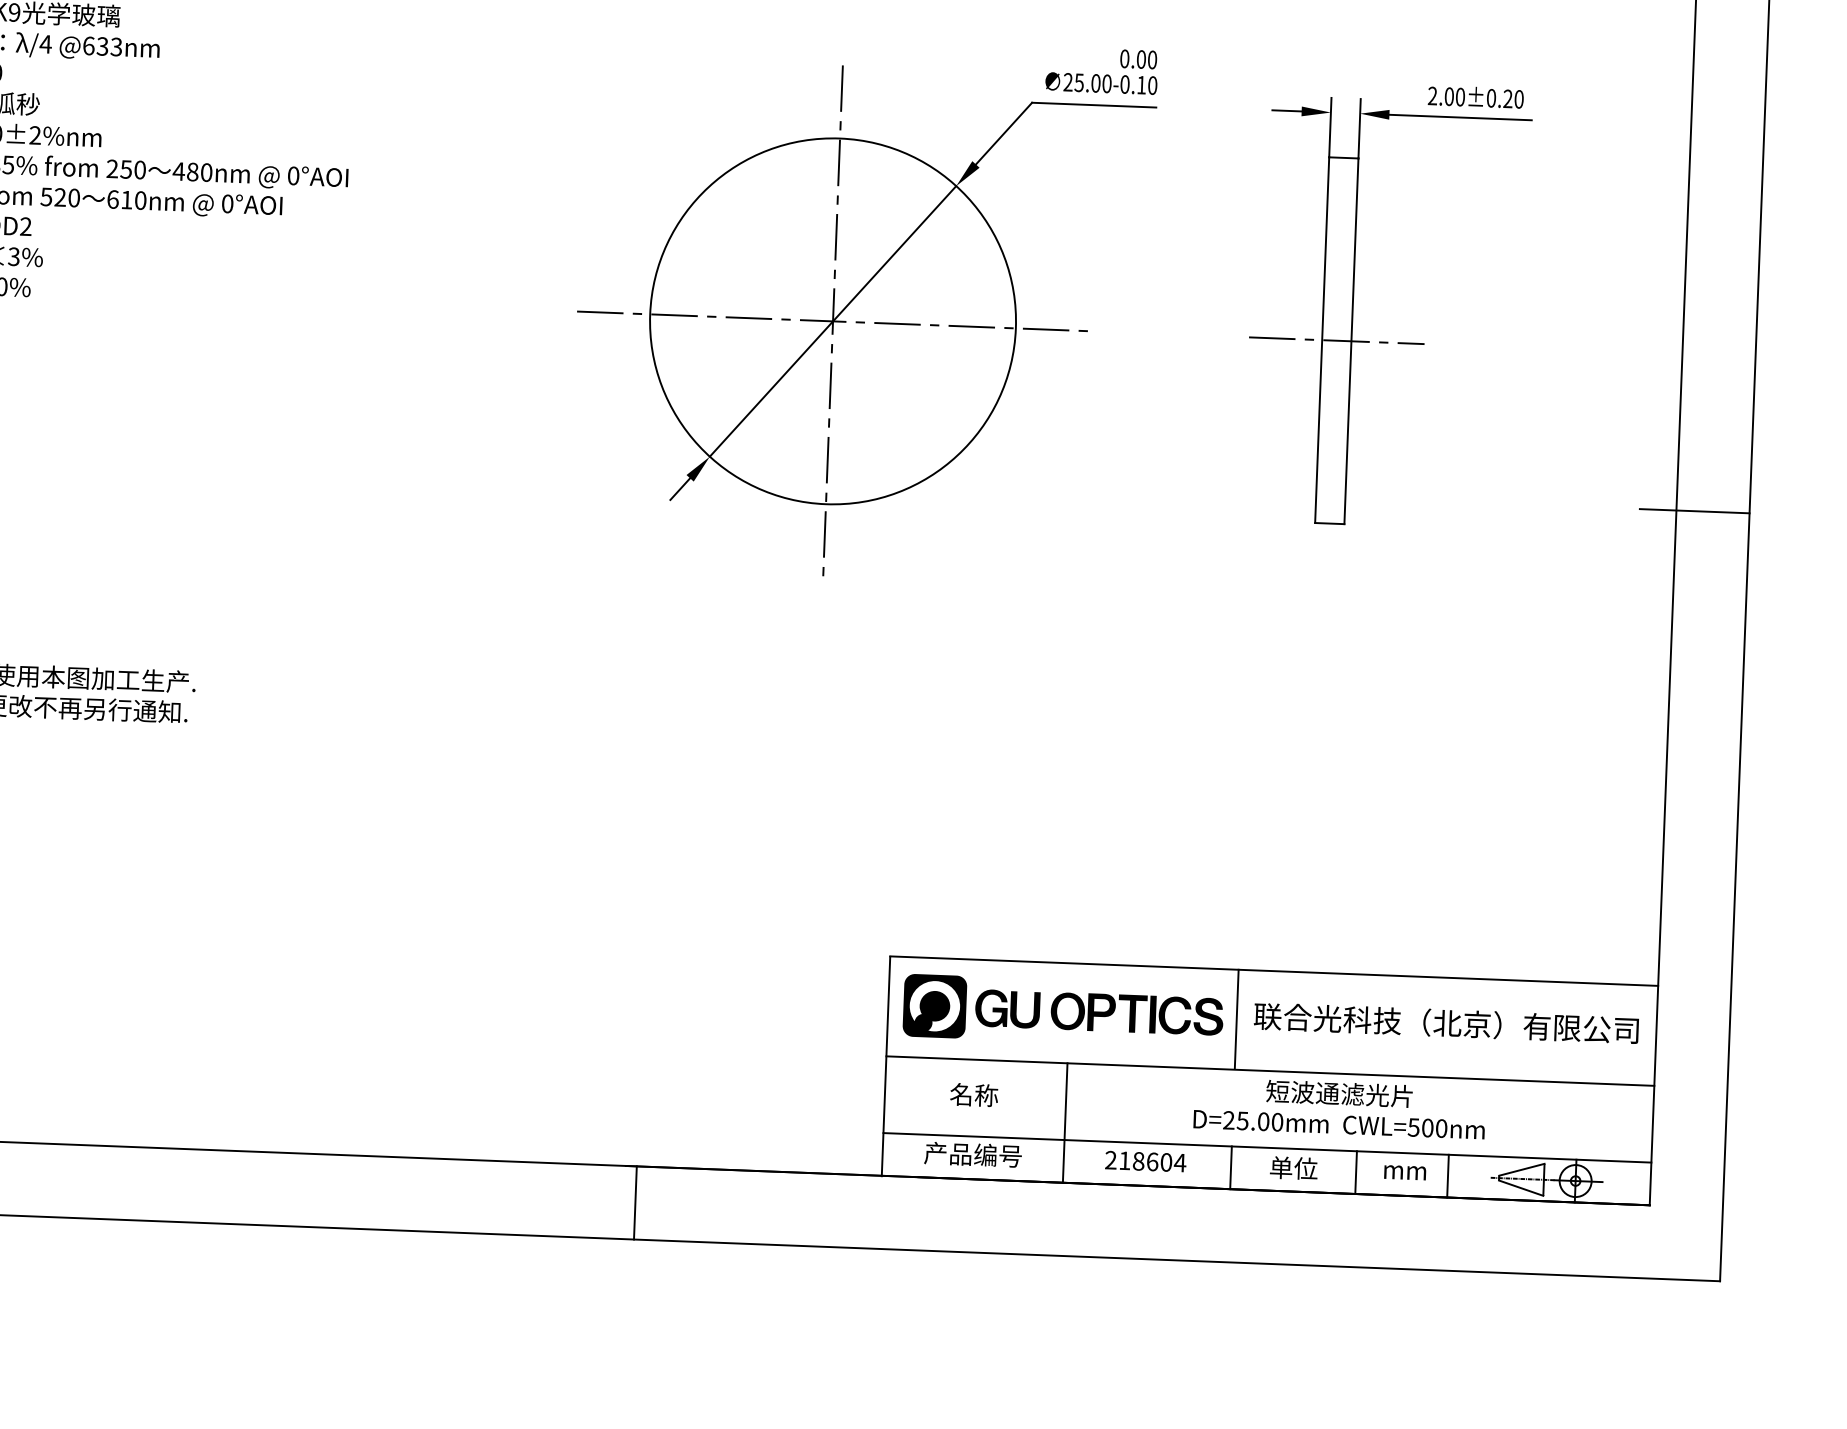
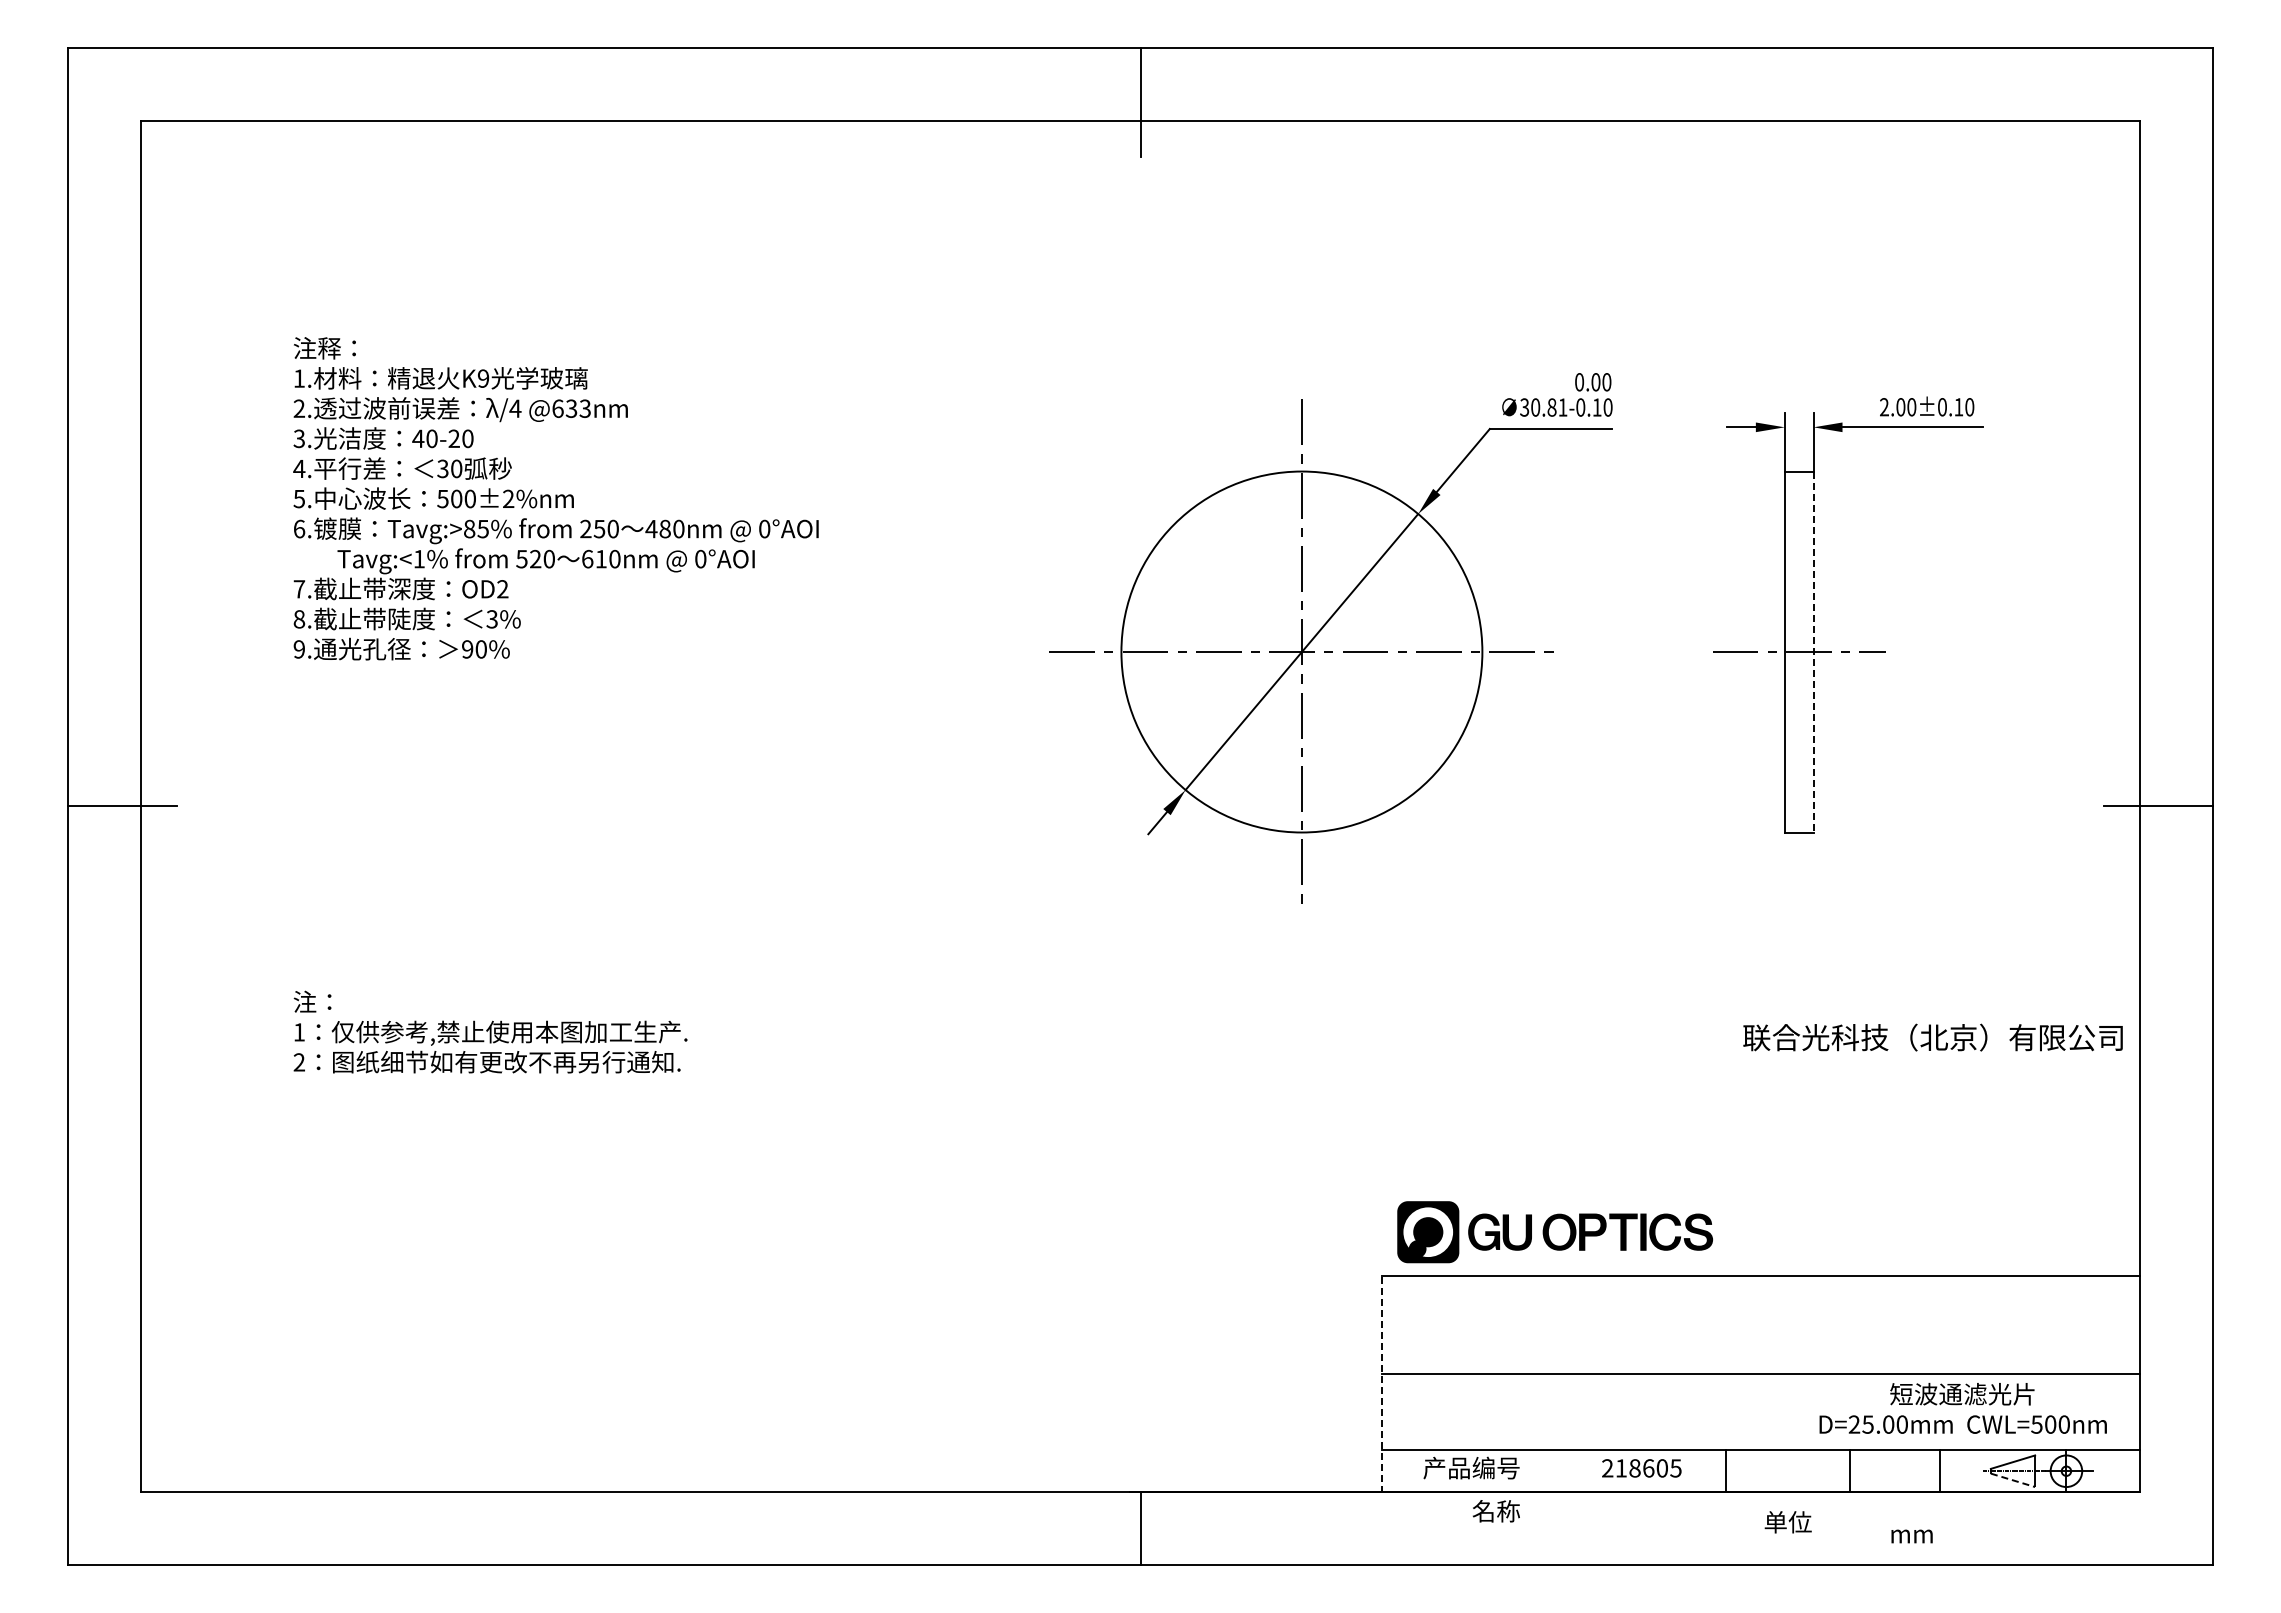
text: (1087, 83) -> (1543, 407), 25.00 -> 30.81
text: (1507, 99) -> (1958, 407), 2.00±0.20 -> 2.00±0.10
line: (1351, 341) -> (1813, 652), solid -> dashed
part: (1062, 1011) -> (1554, 1232), moved
line: (1236, 1019) -> (1726, 1324), removed
text: (1445, 1023) -> (1932, 1037), moved
line: (886, 1065) -> (1382, 1383), solid -> dashed
text: (973, 1095) -> (1495, 1511), moved
text: (1339, 1108) -> (1962, 1408), moved
line: (1065, 1123) -> (1561, 1433), removed
text: (1179, 1163) -> (1675, 1468), 218604 -> 218605
text: (1293, 1168) -> (1787, 1522), moved
text: (1404, 1172) -> (1911, 1536), moved
line: (1521, 1188) -> (2013, 1480), solid -> dashed

